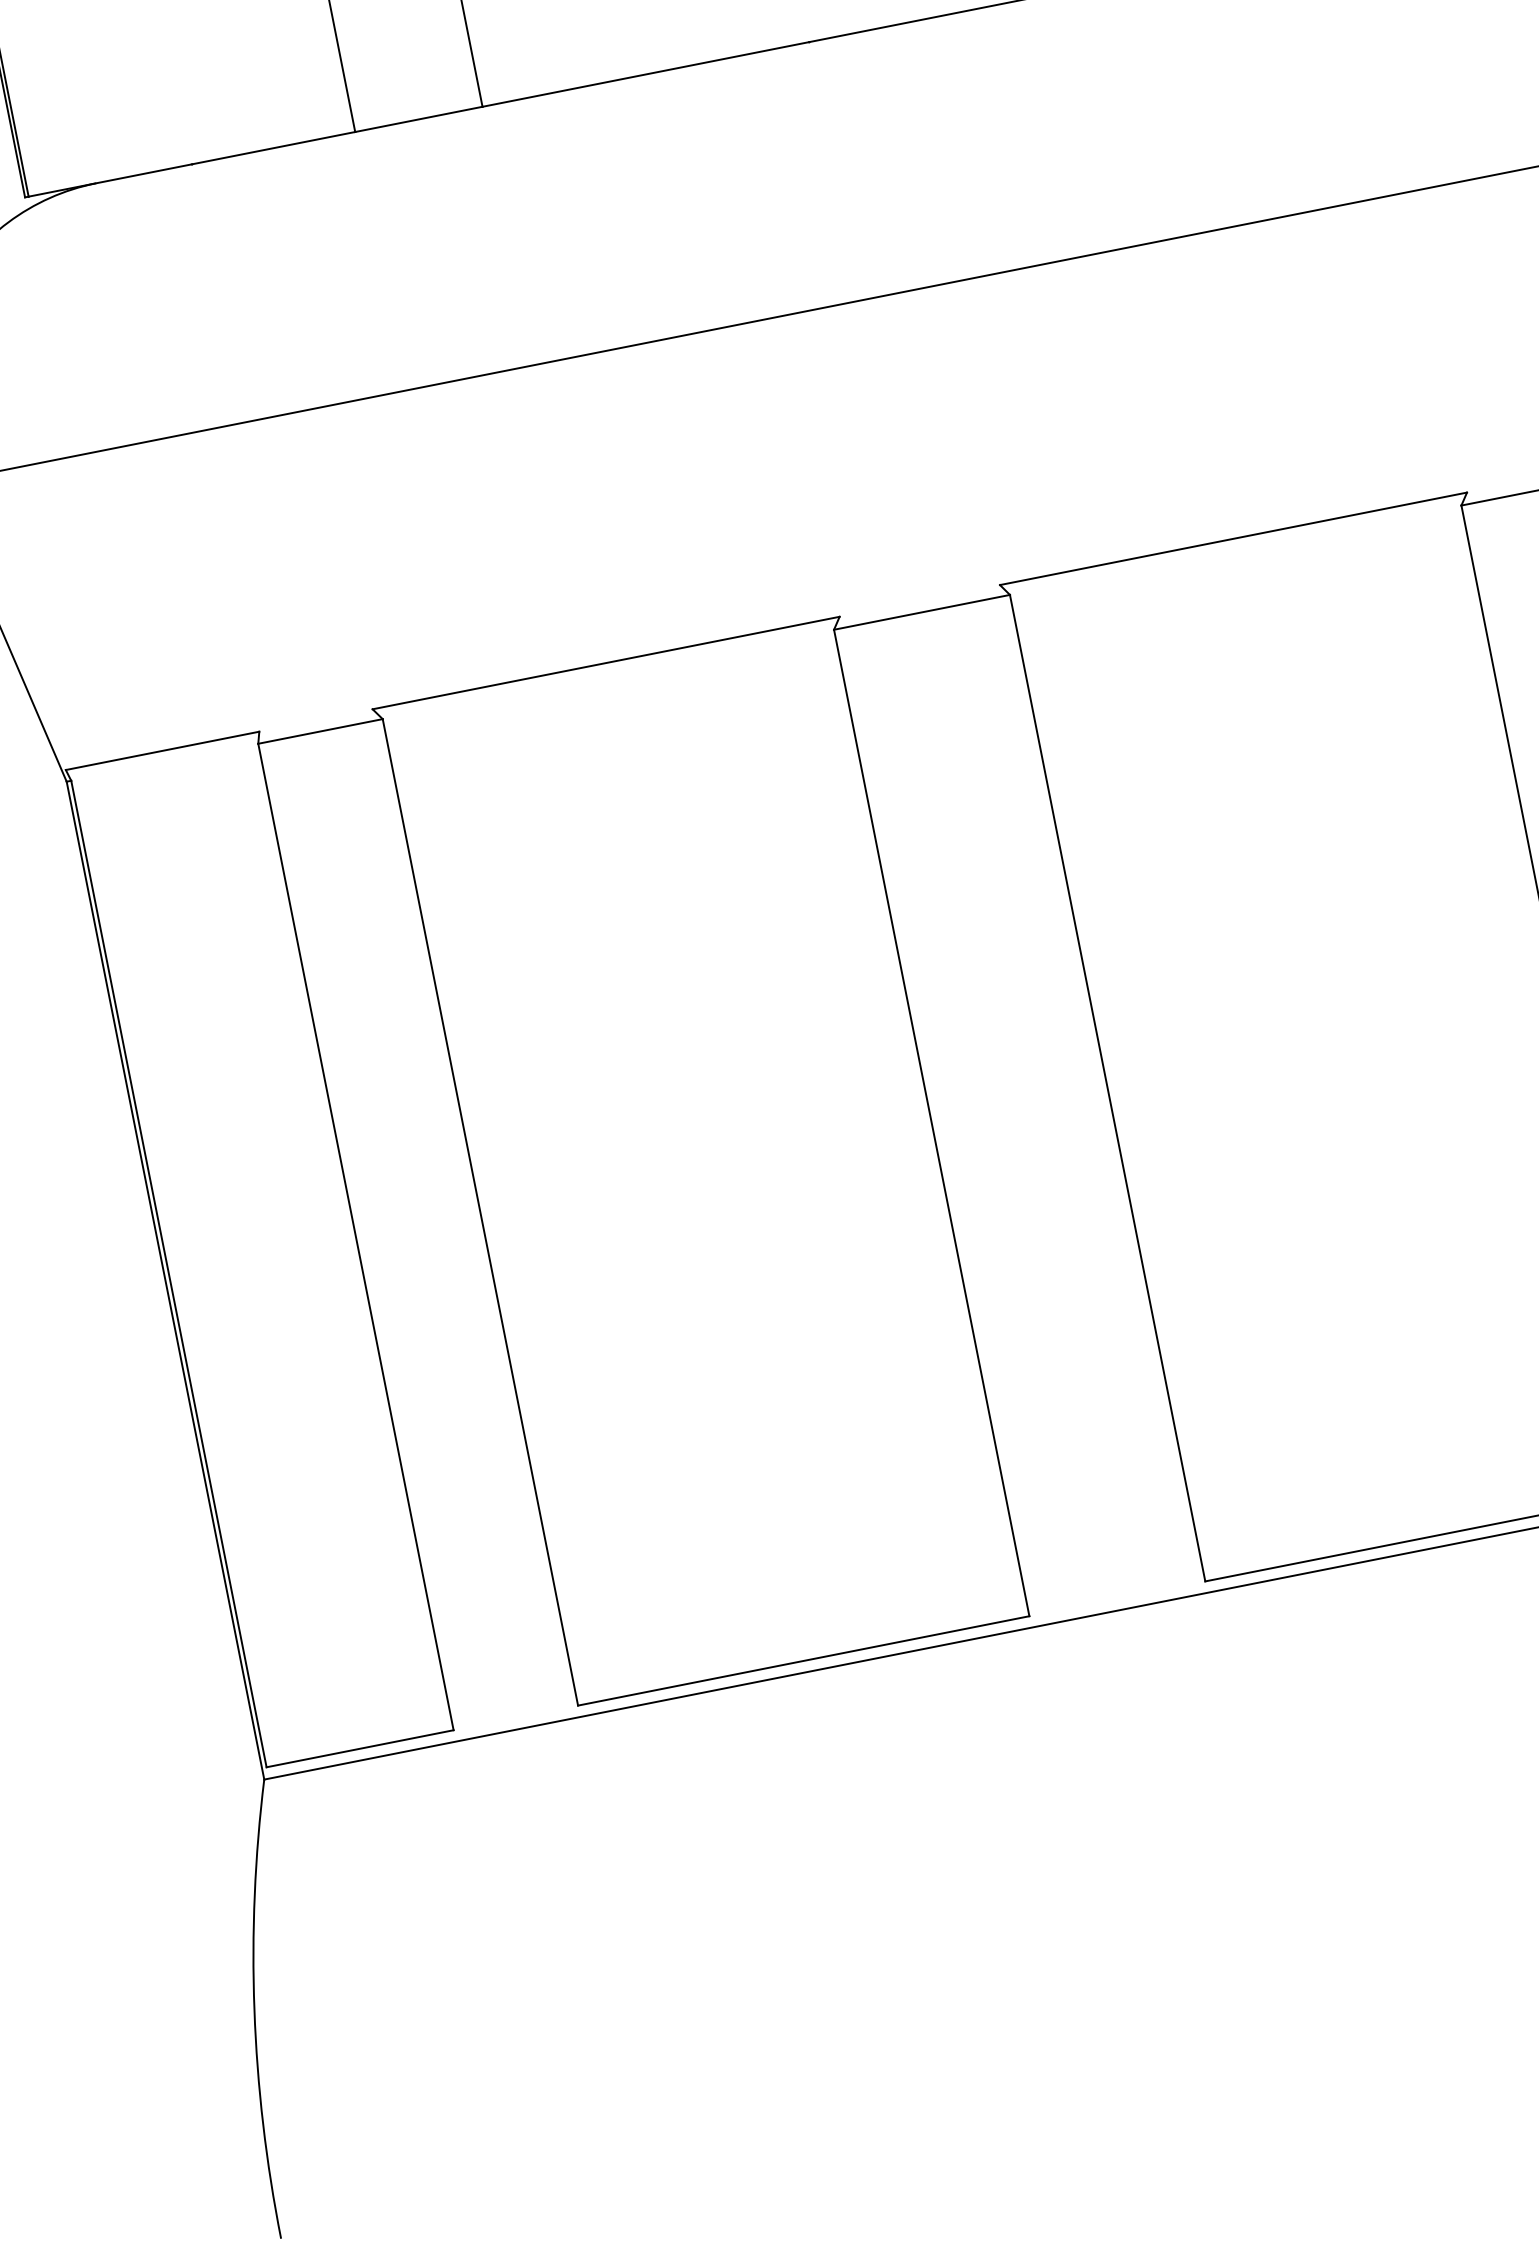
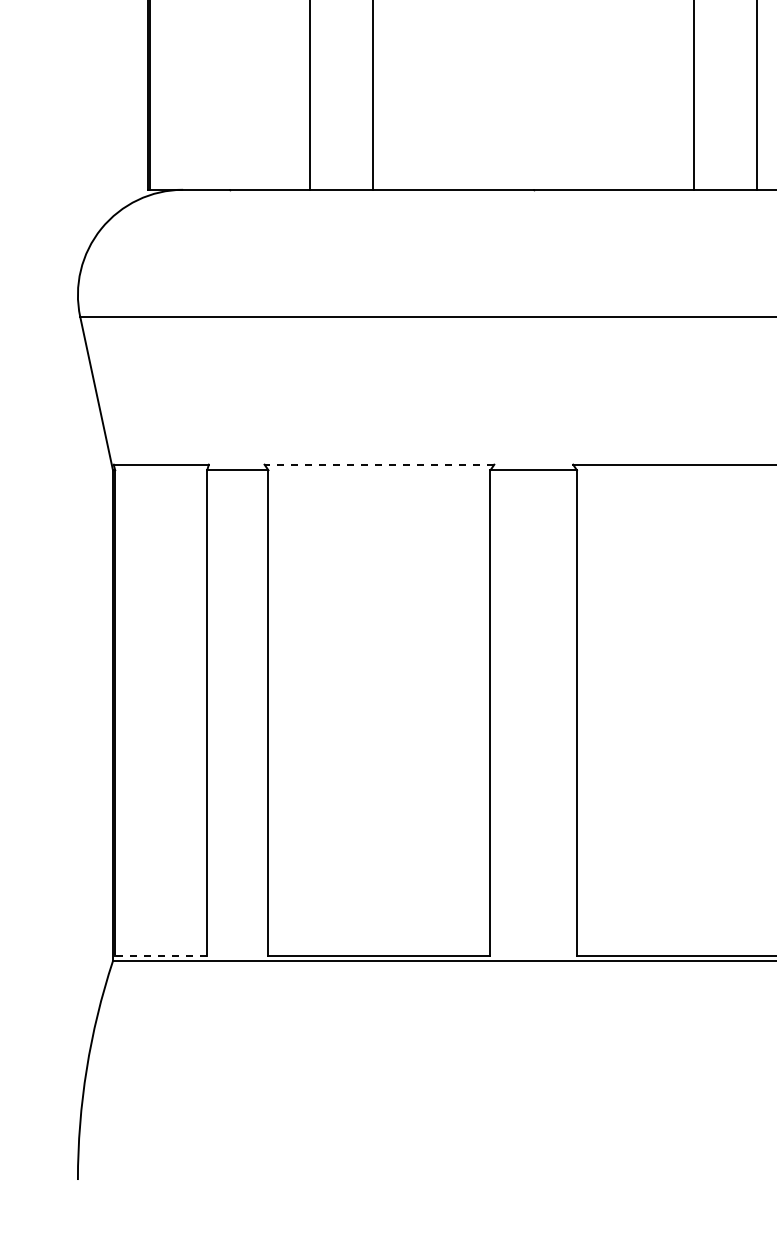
line: (606, 662) -> (379, 464), solid -> dashed
line: (360, 1748) -> (161, 955), solid -> dashed

